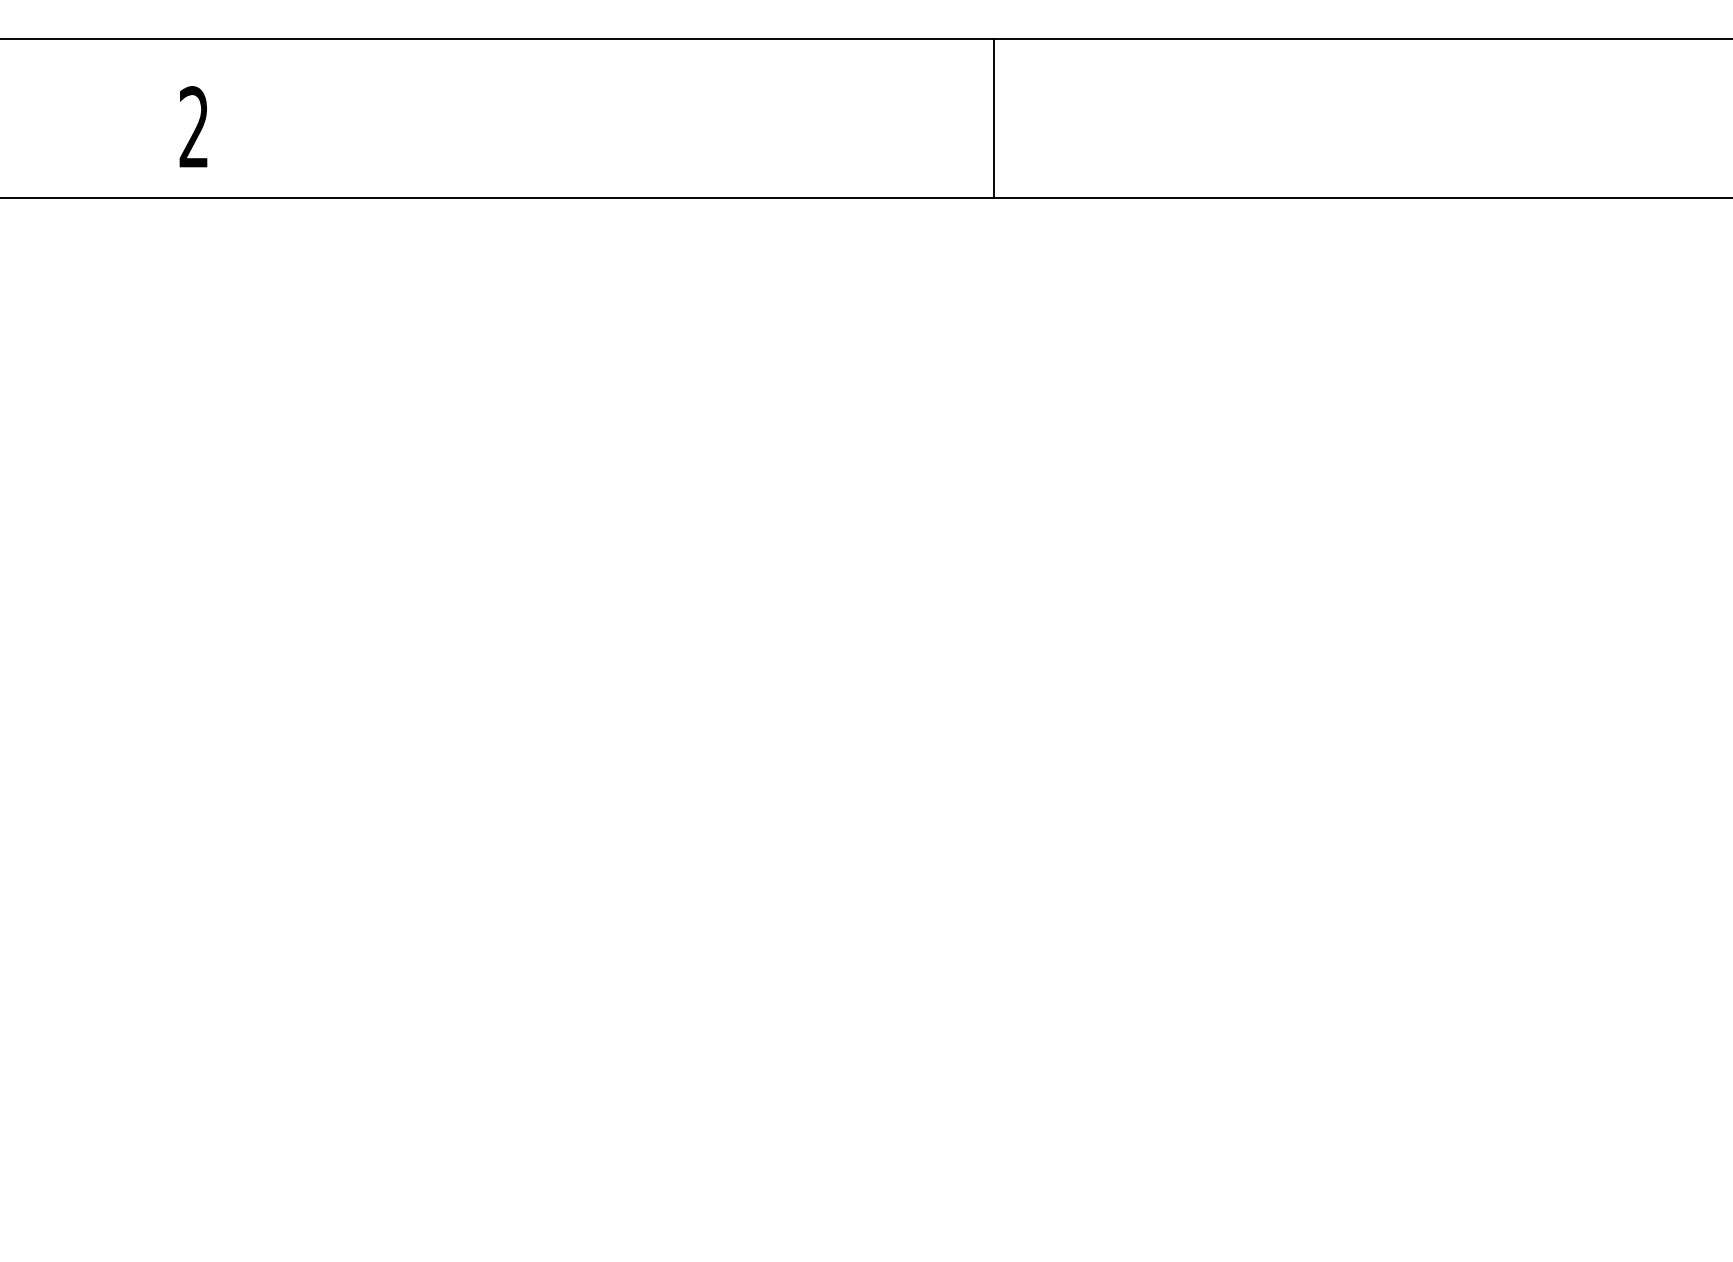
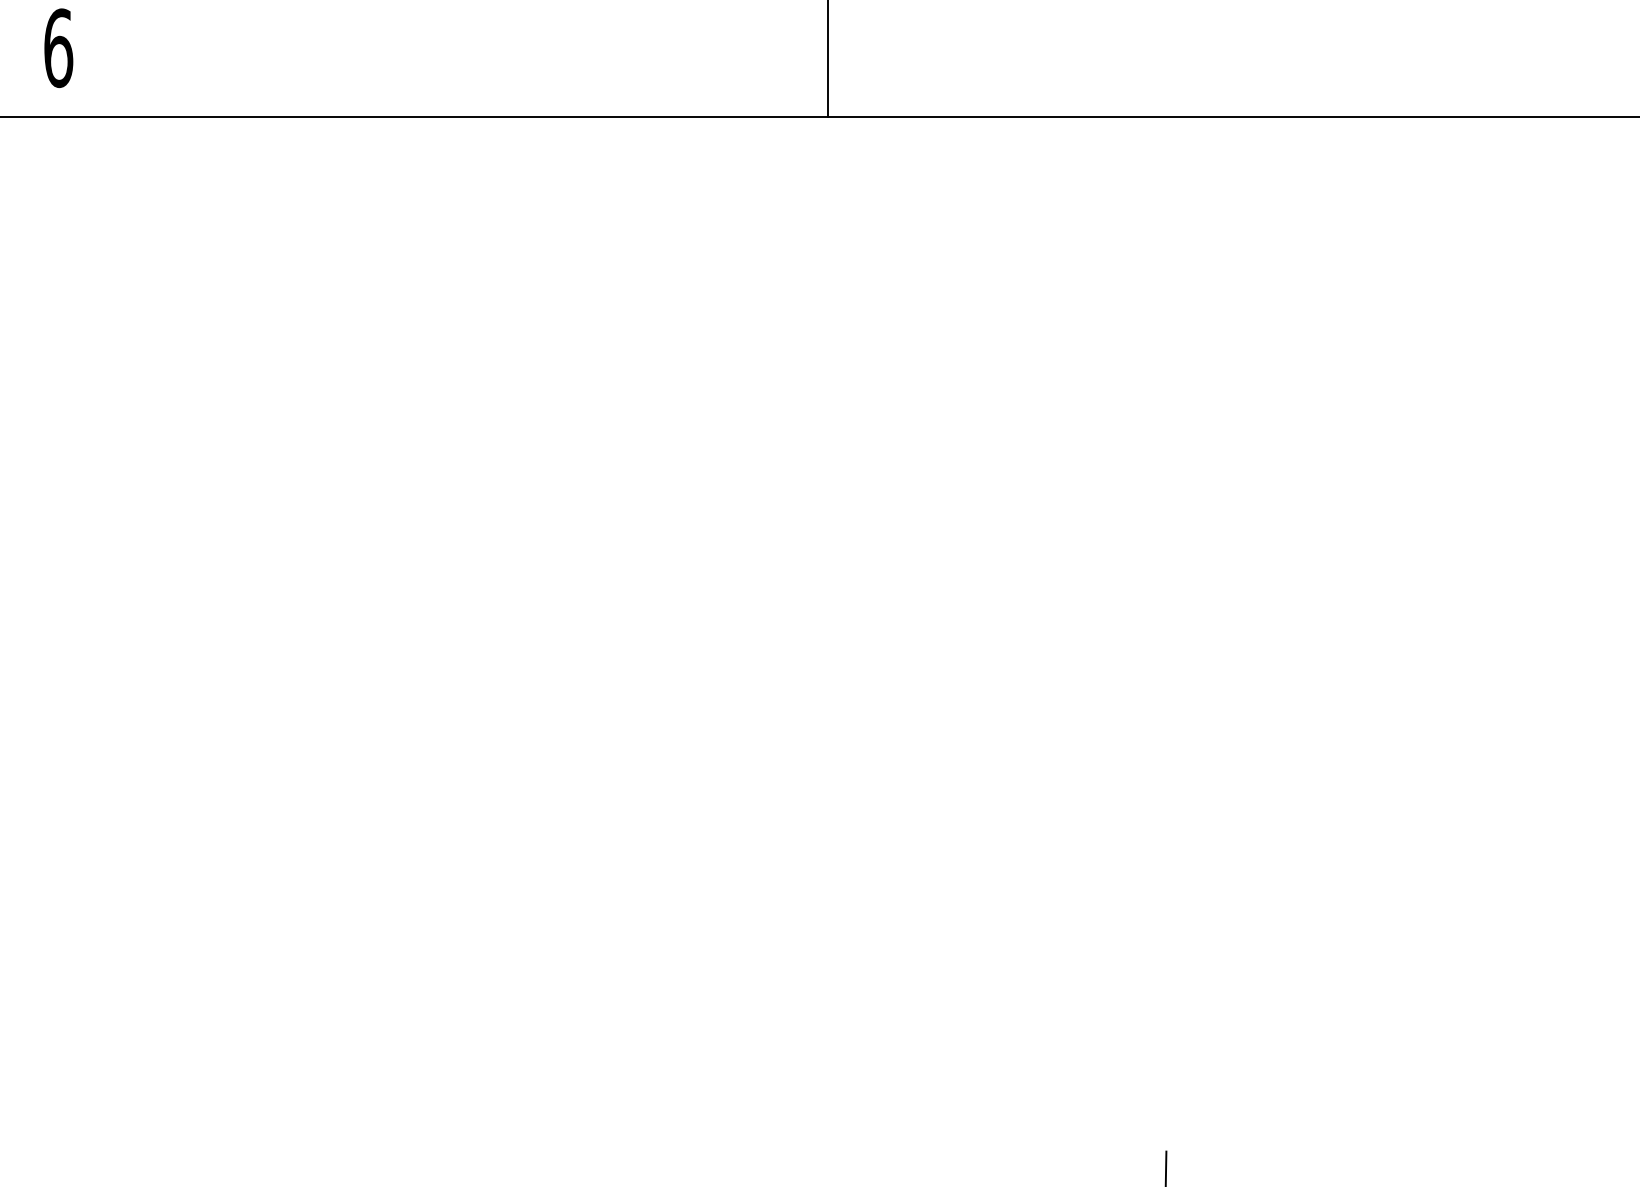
text: (194, 127) -> (58, 48), 2 -> 6

